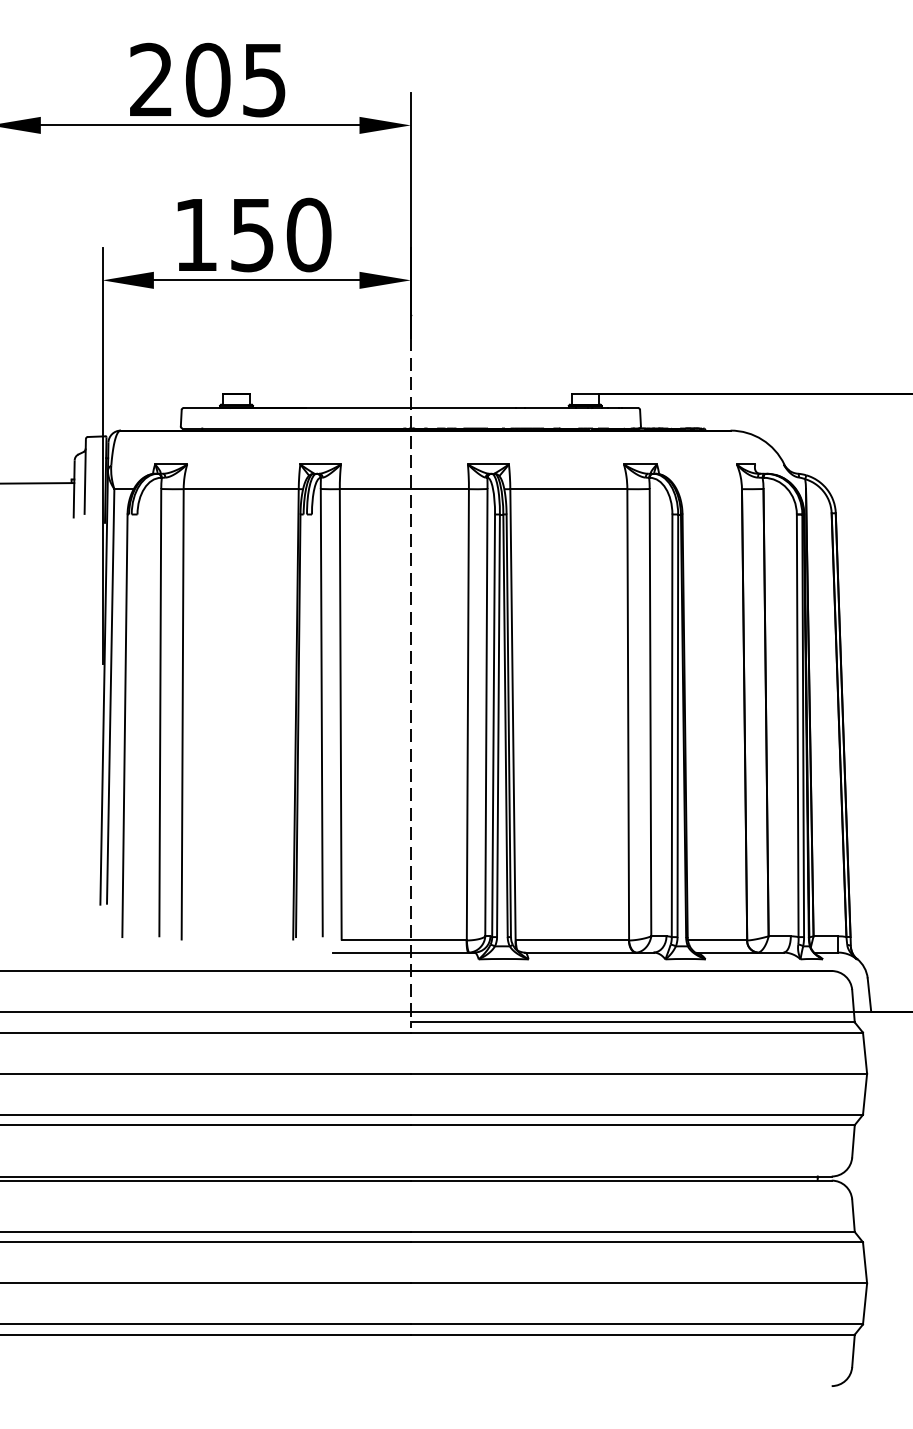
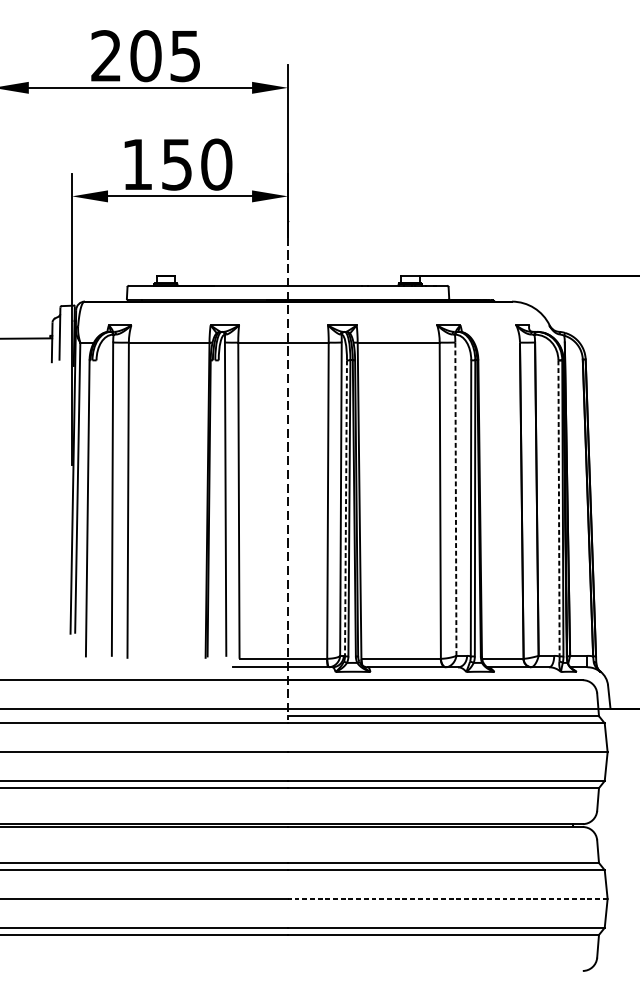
line: (650, 712) -> (455, 499), solid -> dashed
line: (493, 726) -> (345, 508), solid -> dashed
line: (797, 726) -> (558, 508), solid -> dashed
line: (638, 1283) -> (447, 899), solid -> dashed

